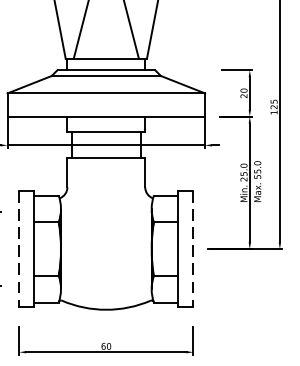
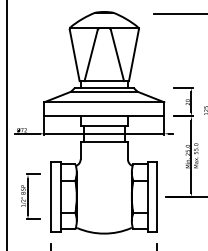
line: (19, 250) -> (51, 197), dashed -> solid
line: (193, 250) -> (157, 197), dashed -> solid

